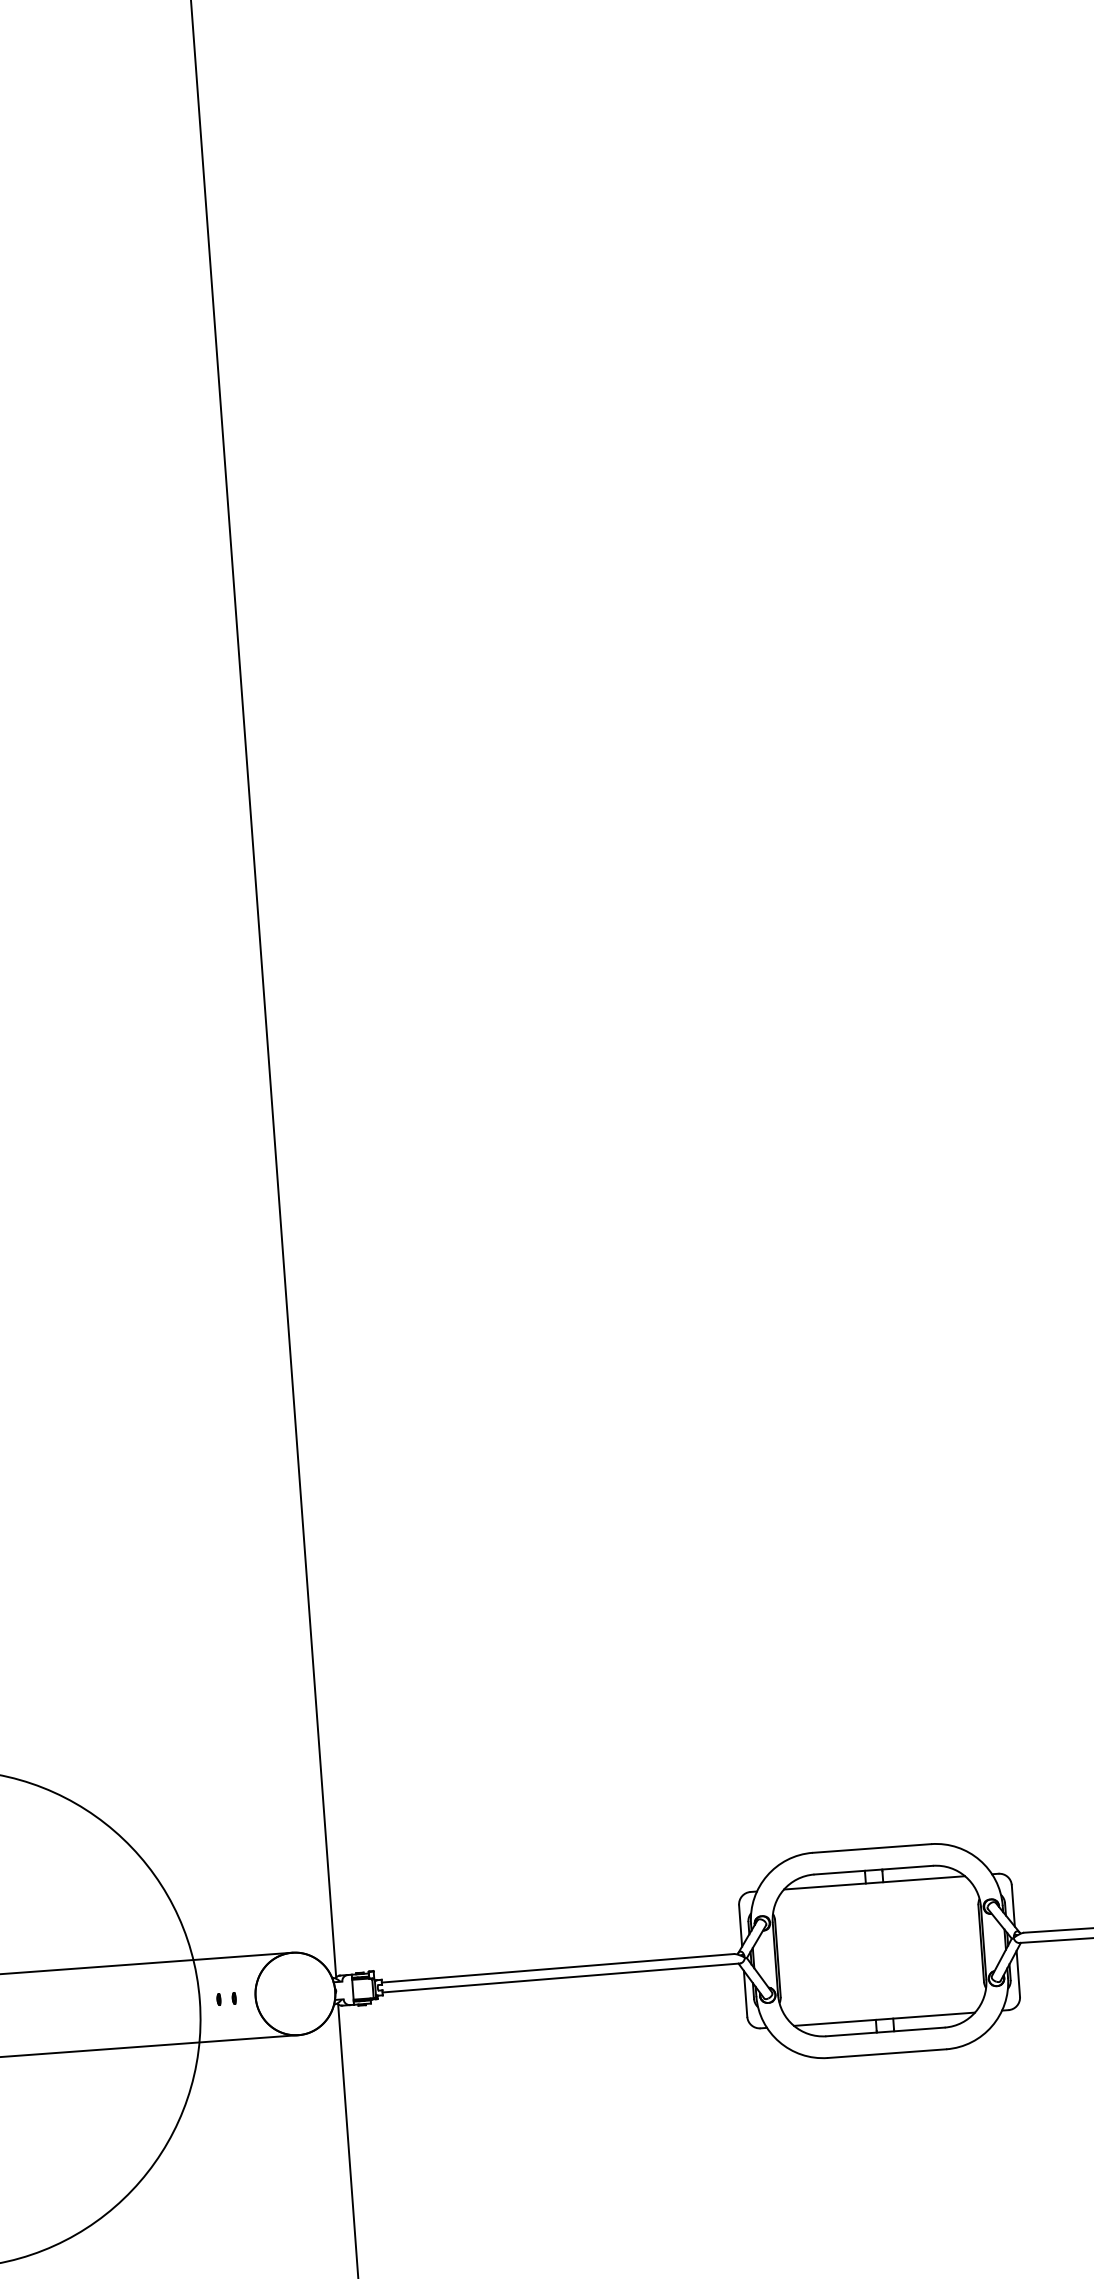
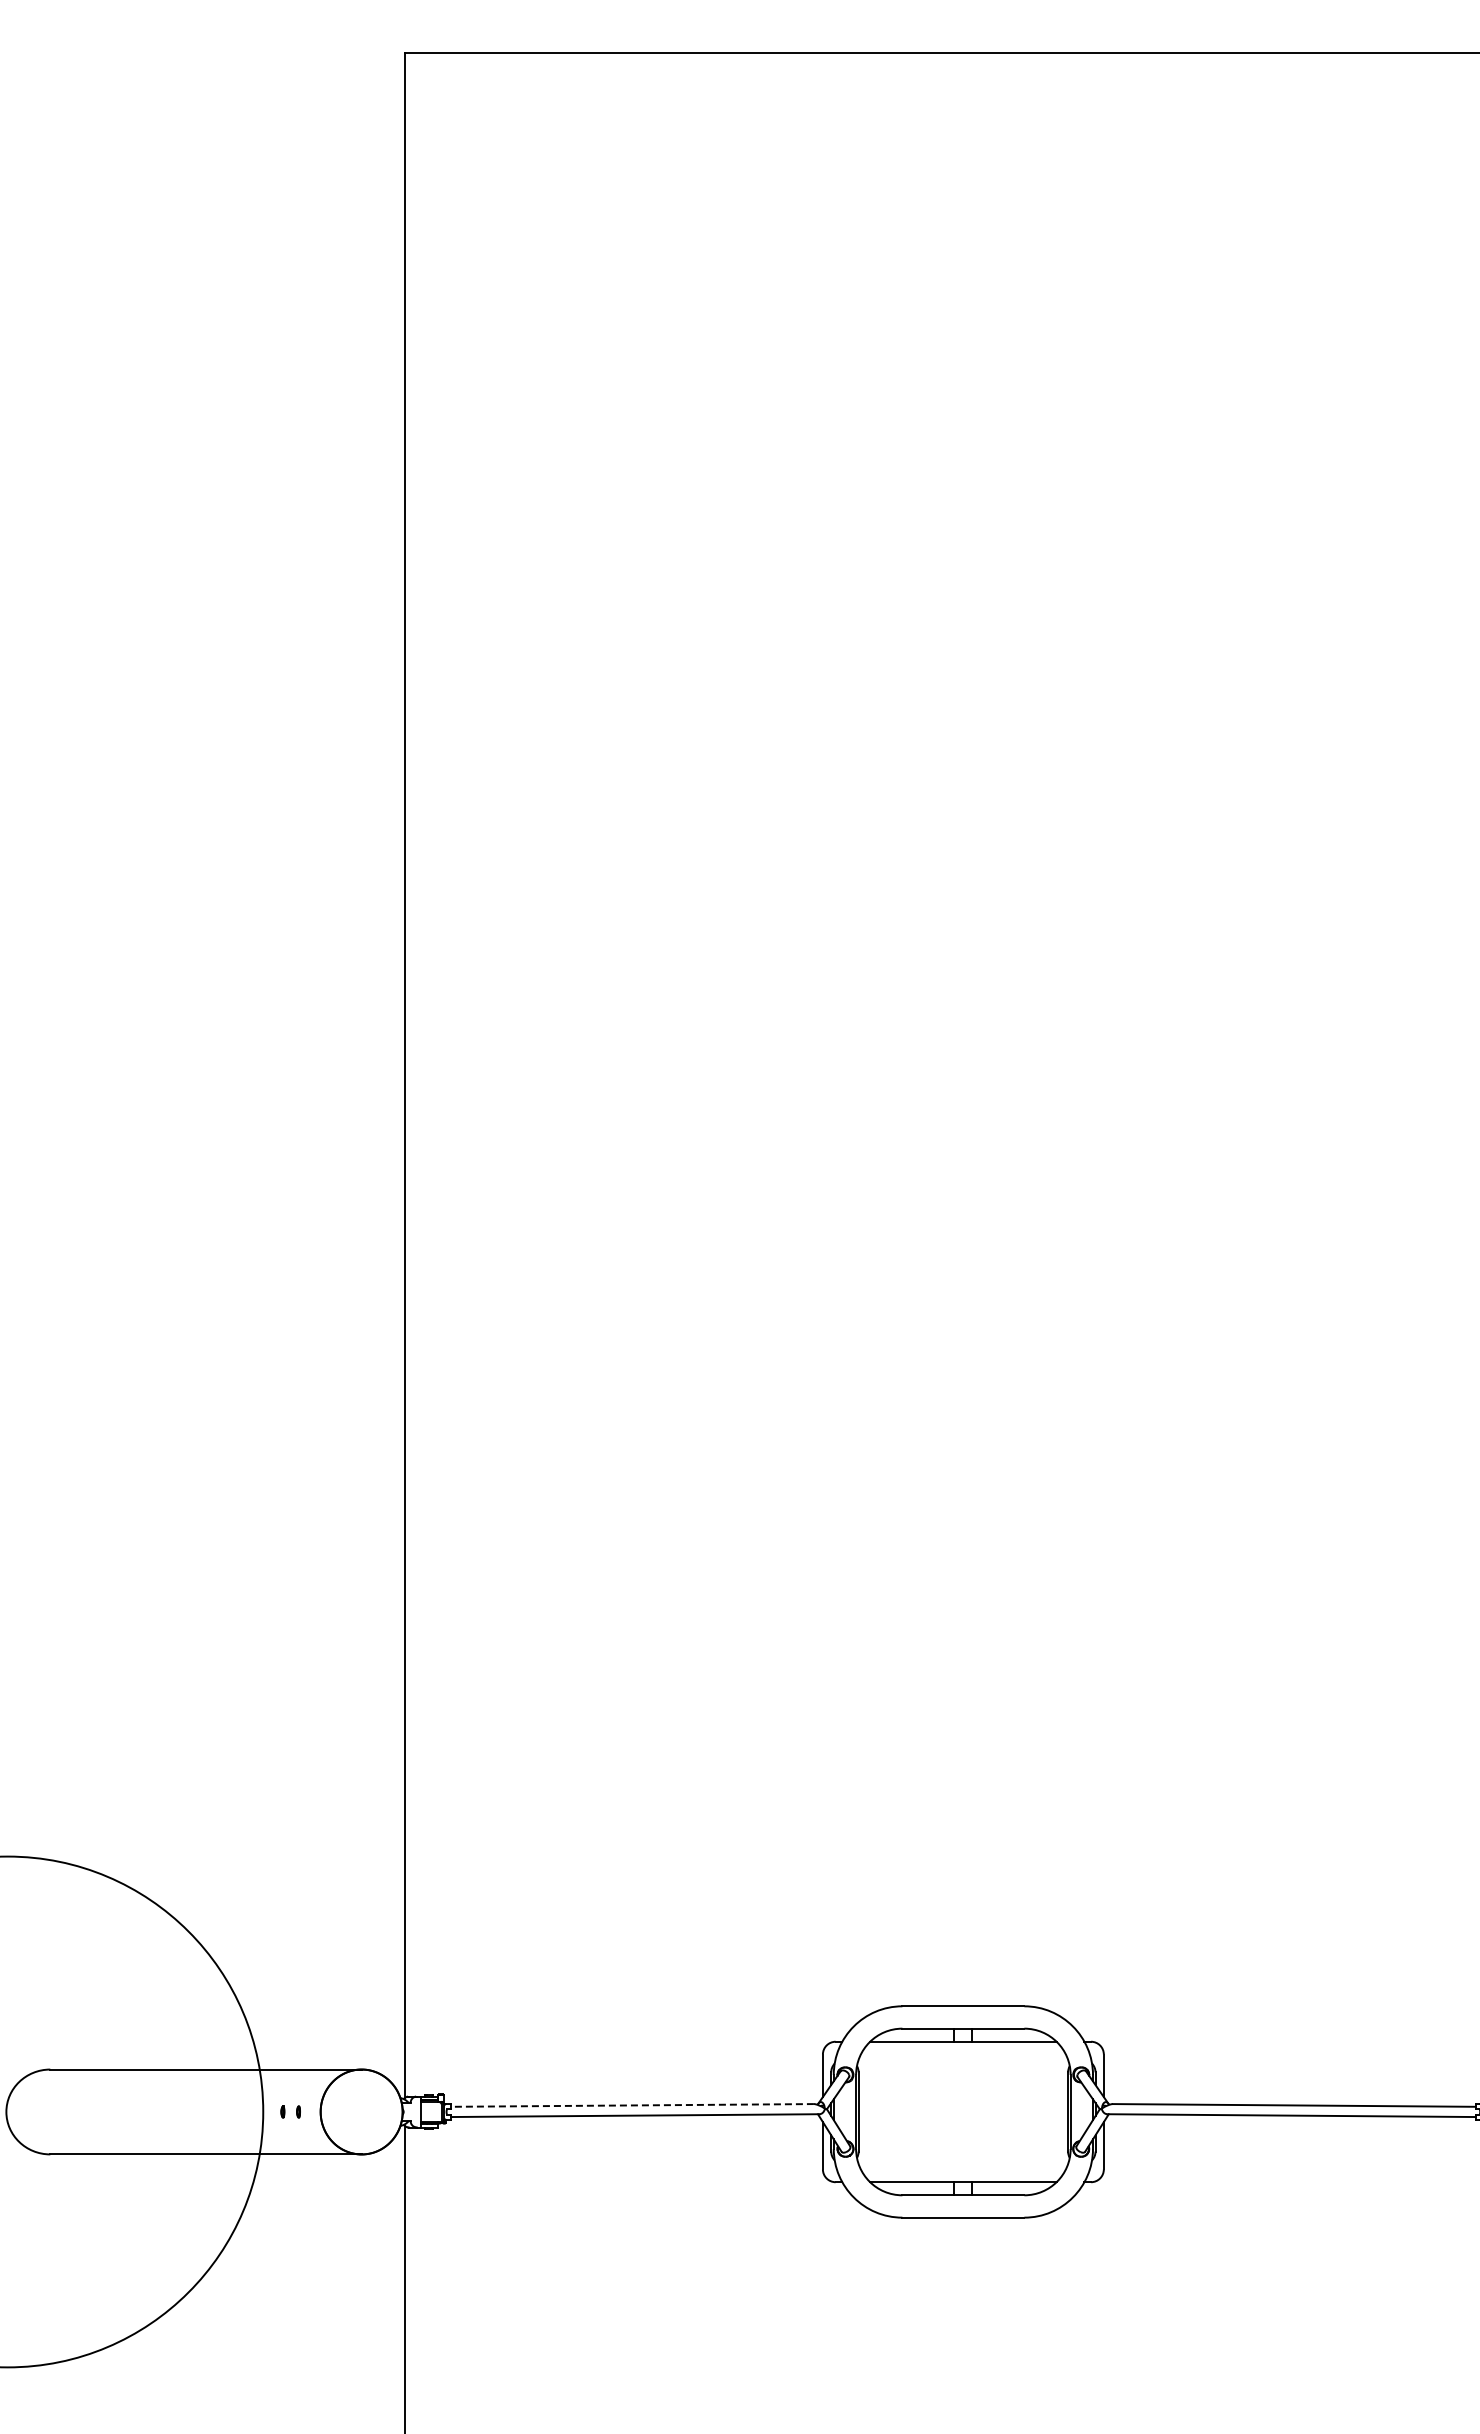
line: (557, 1968) -> (632, 2105), solid -> dashed

